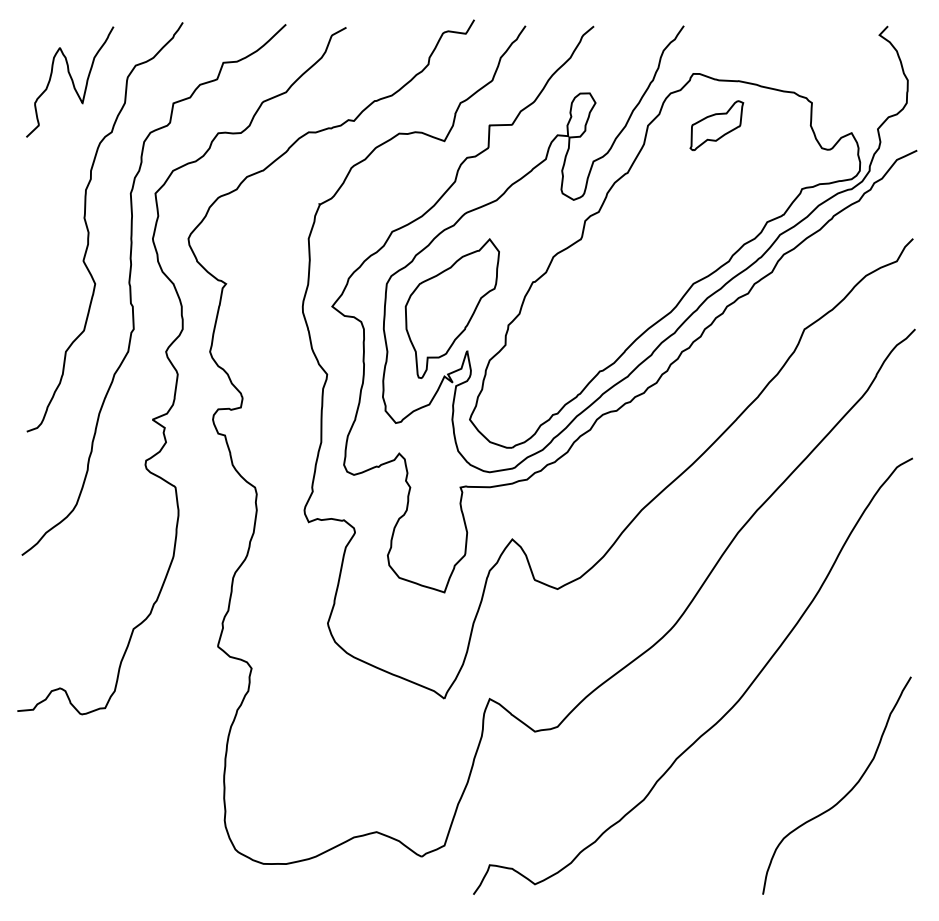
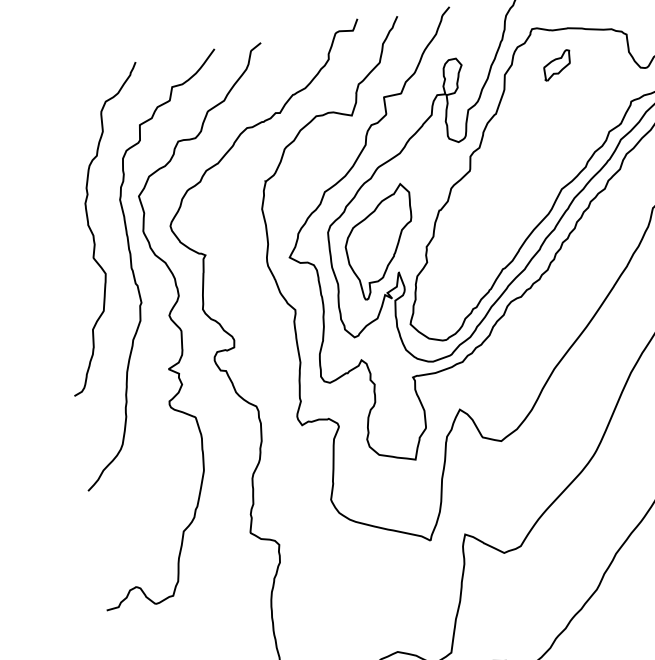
curve: (71, 81) -> (59, 122), removed
part: (716, 125) -> (557, 65), size x0.7

